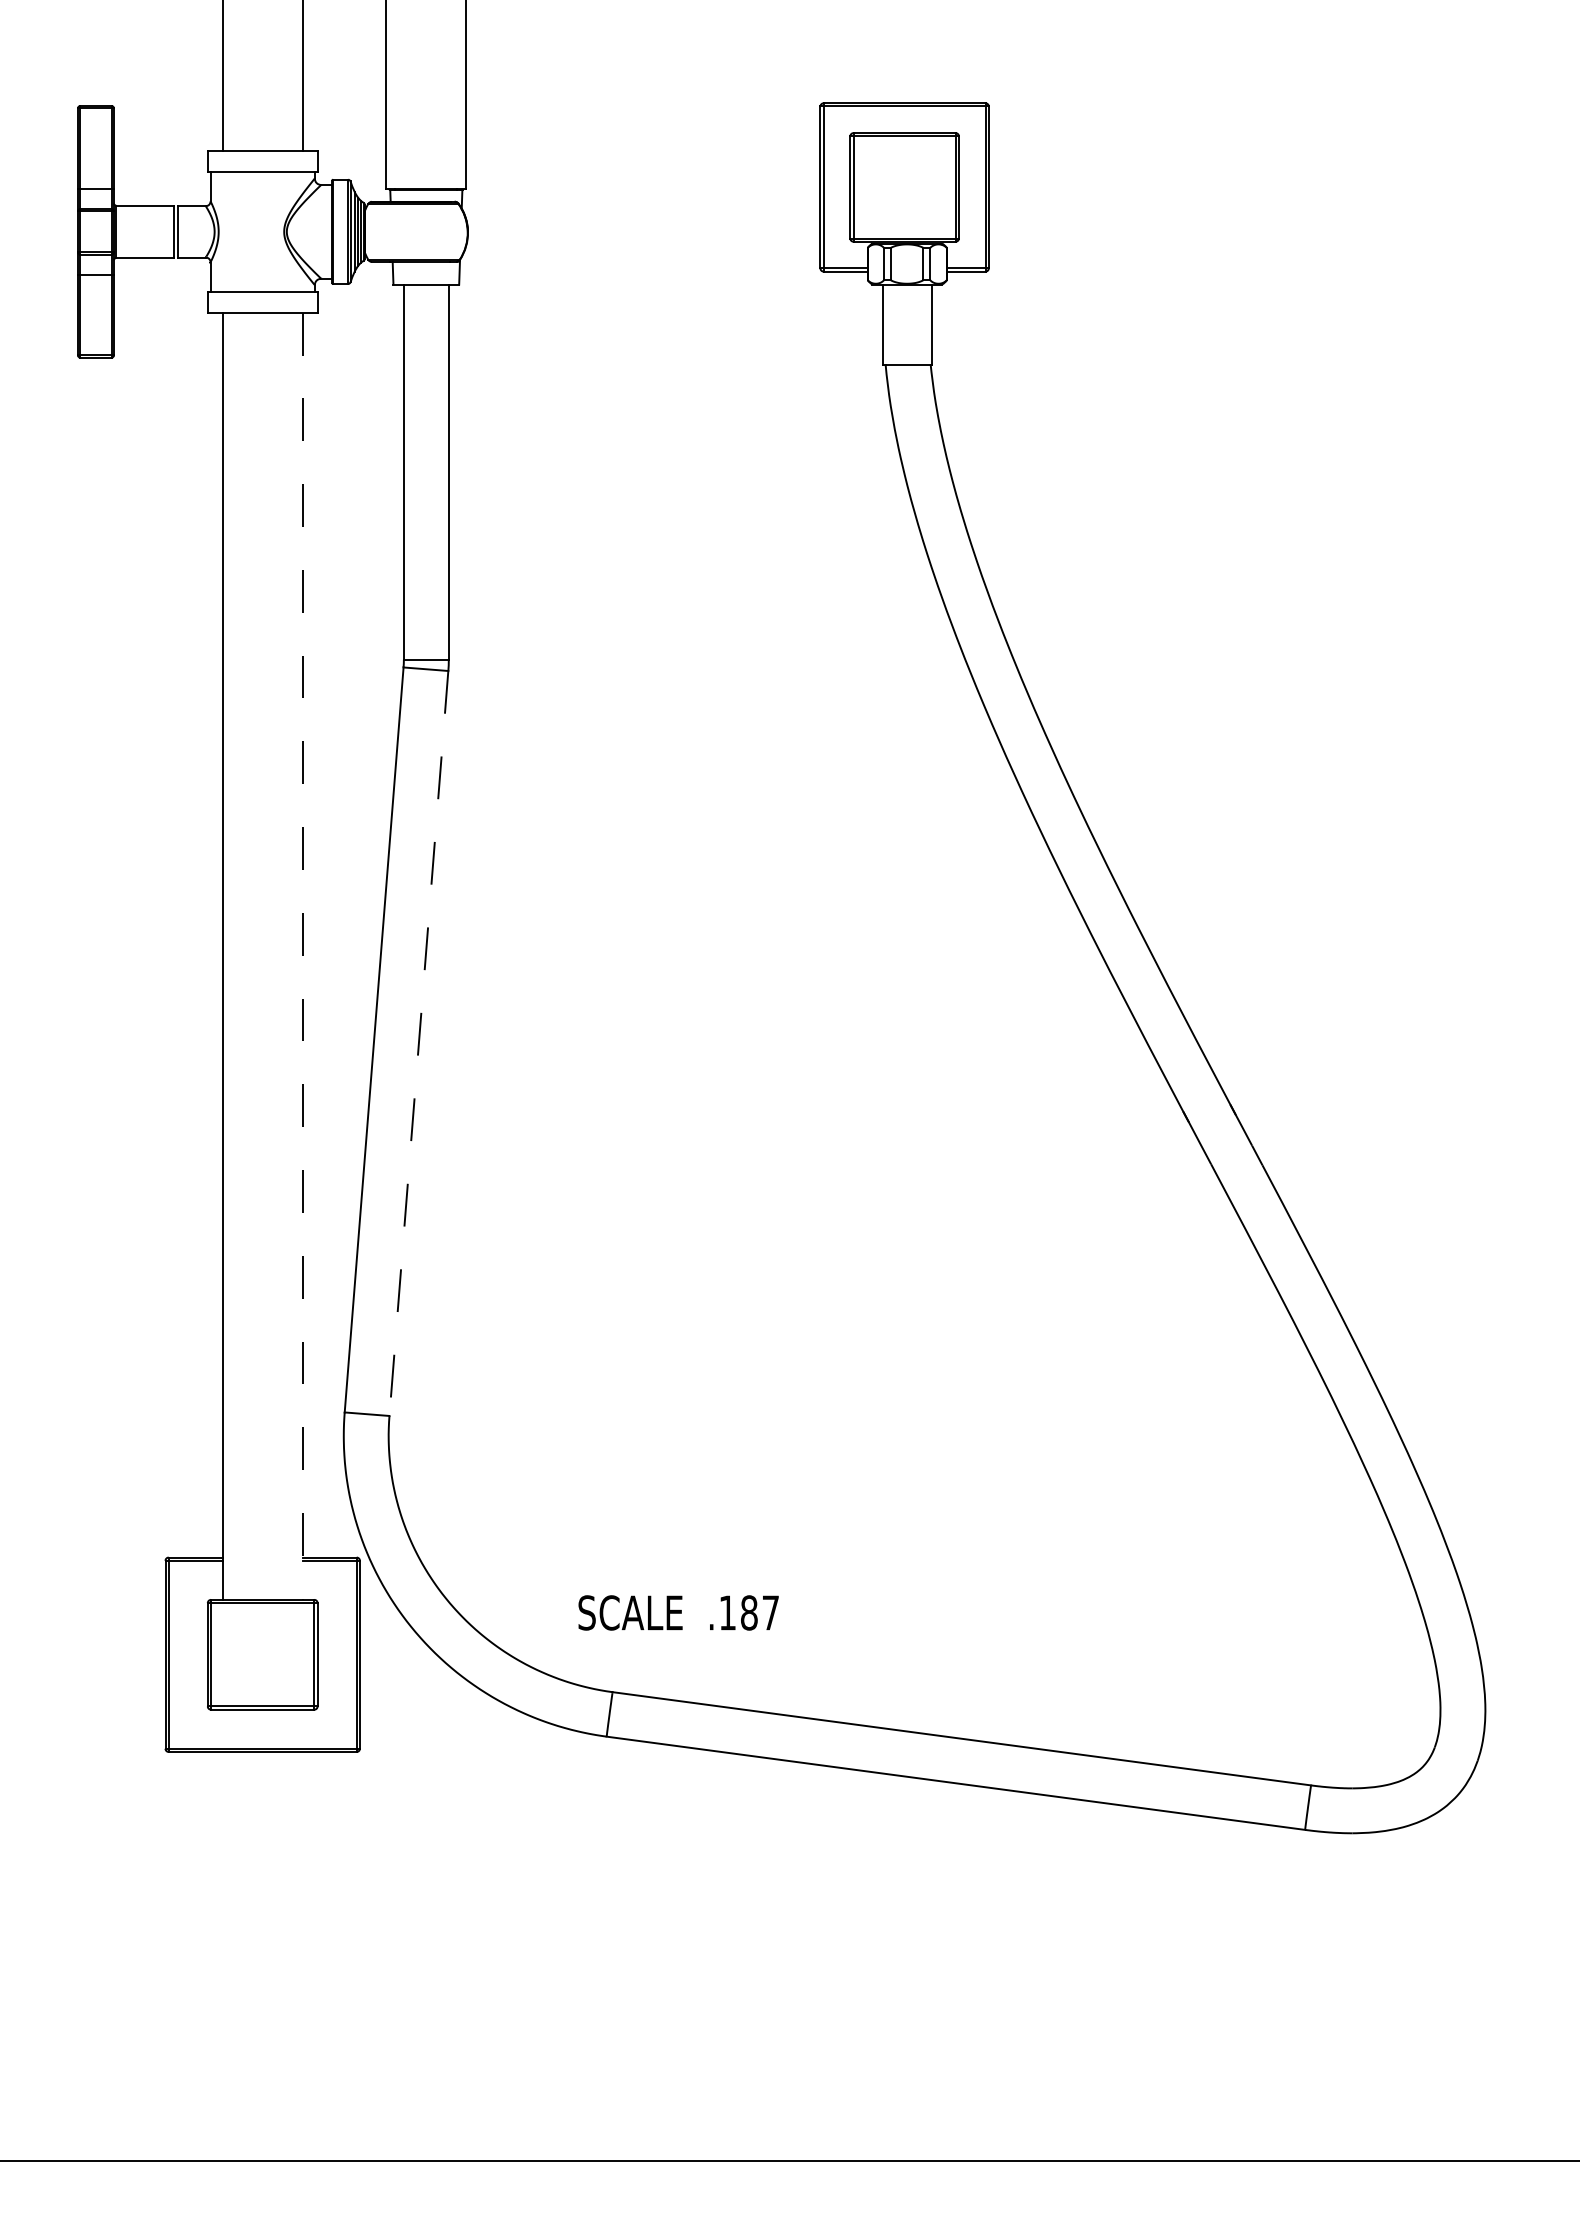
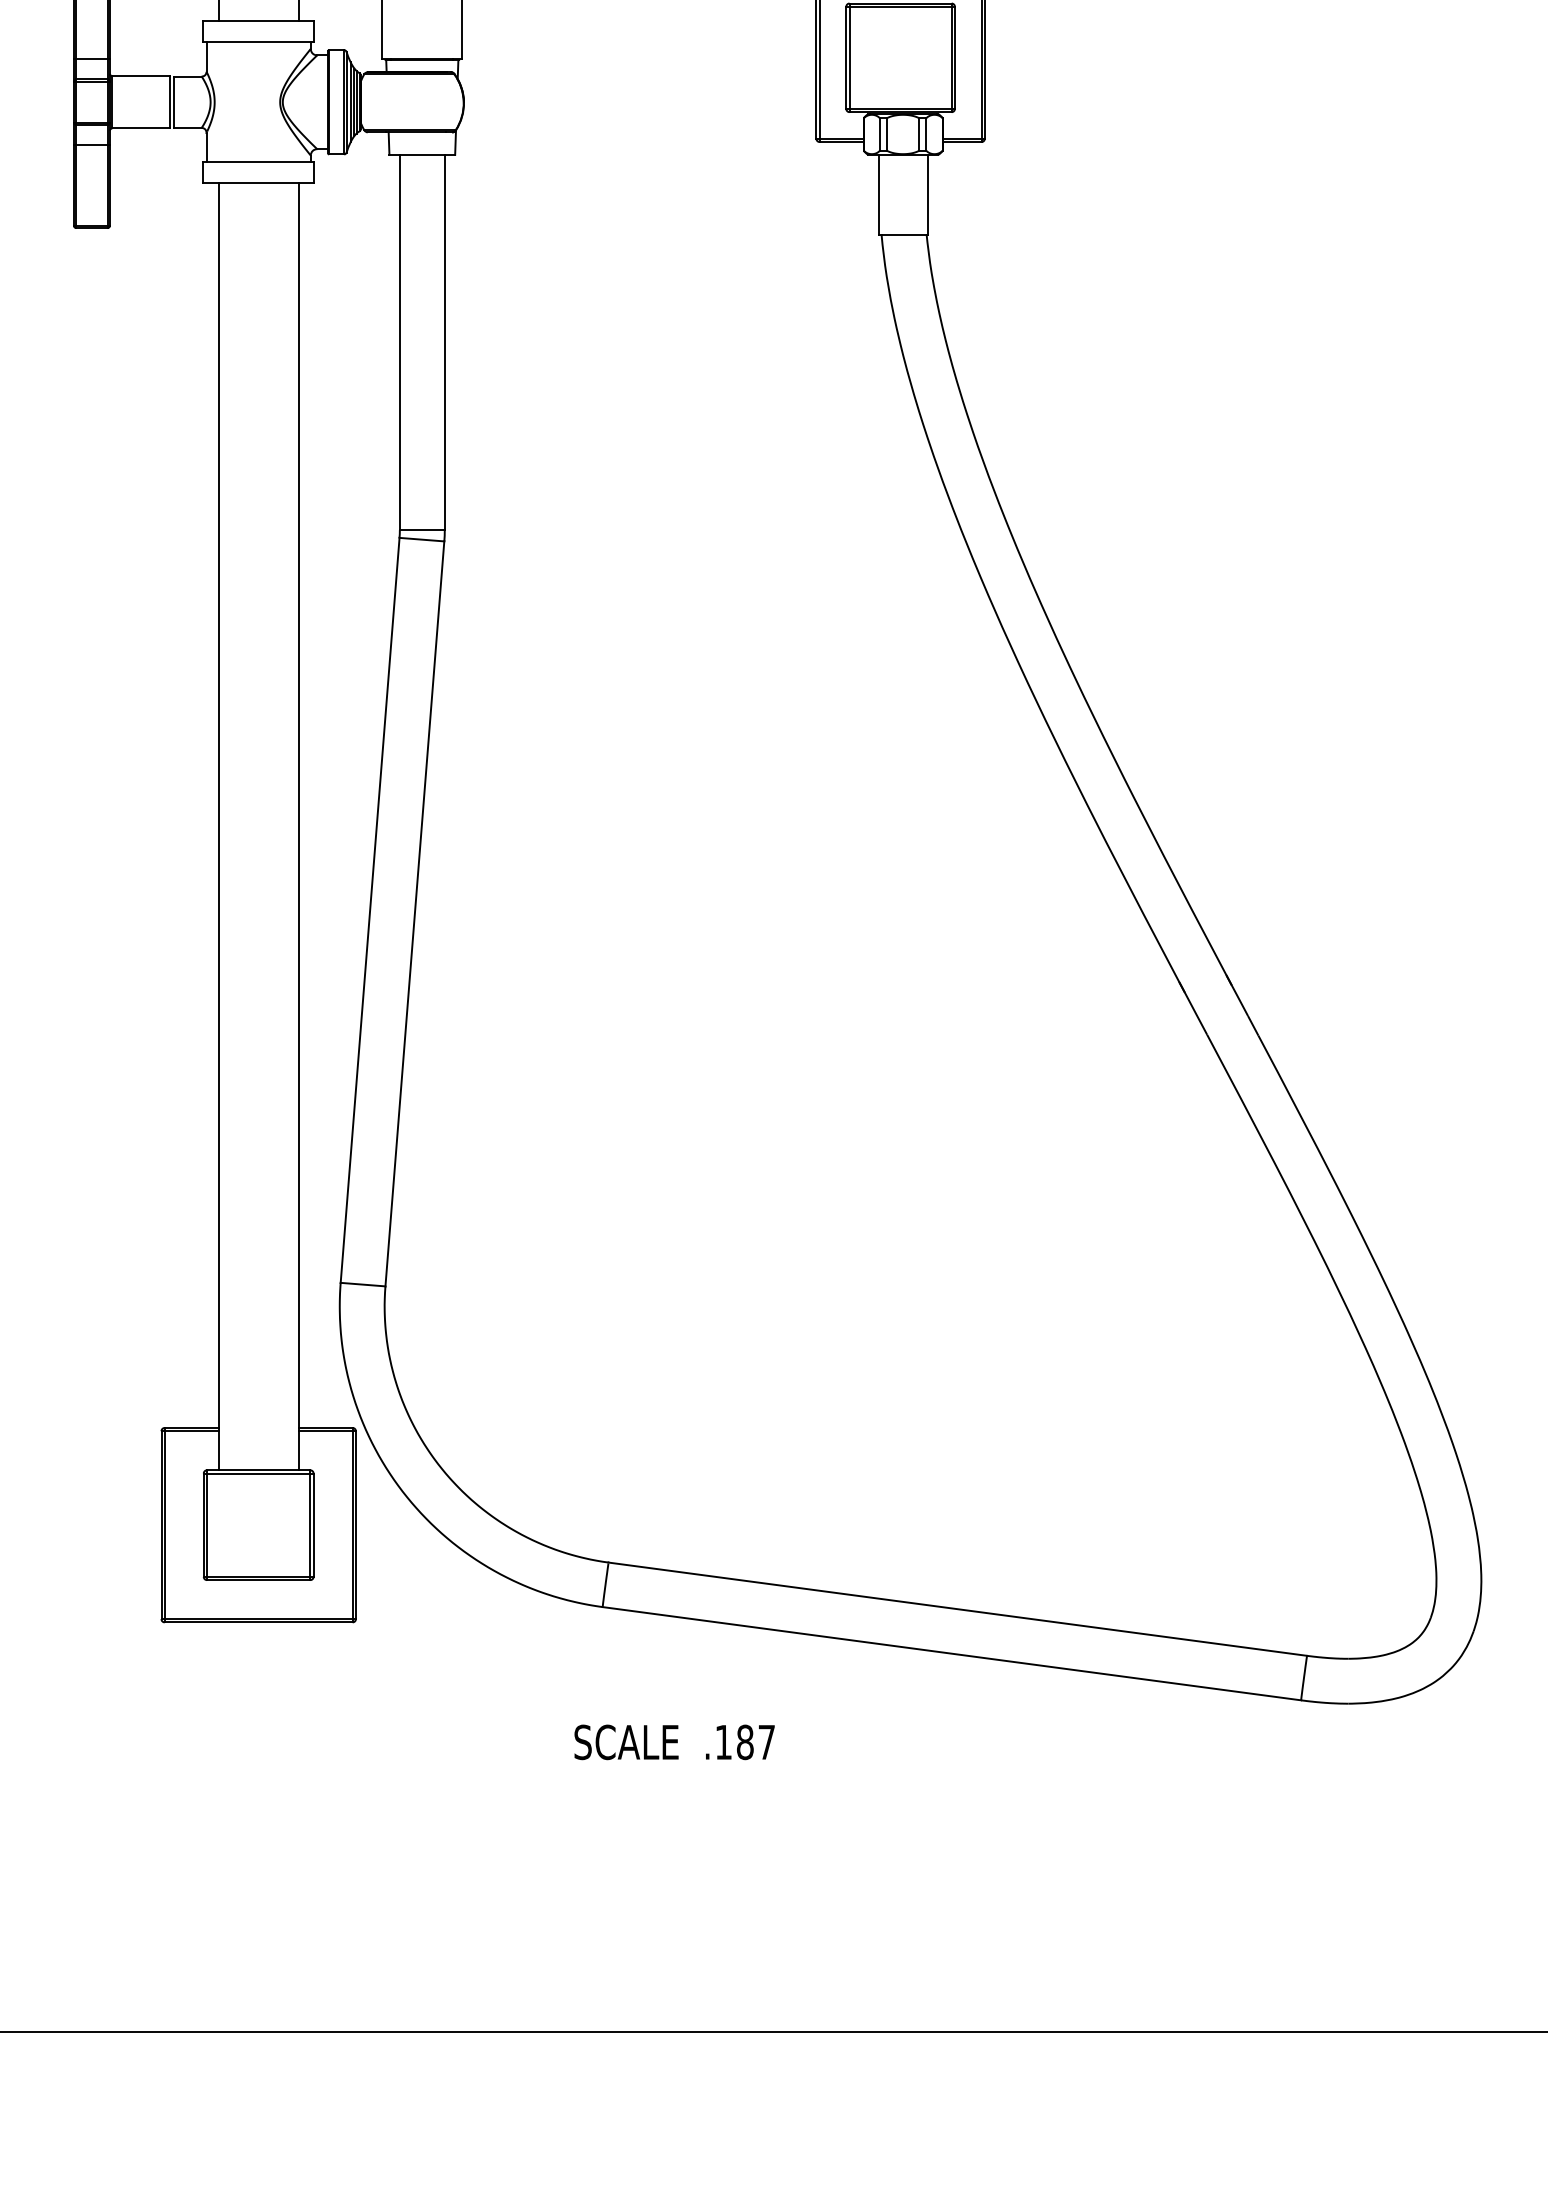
line: (302, 956) -> (298, 826), dashed -> solid
line: (418, 1043) -> (414, 913), dashed -> solid
text: (678, 1612) -> (674, 1741), moved

